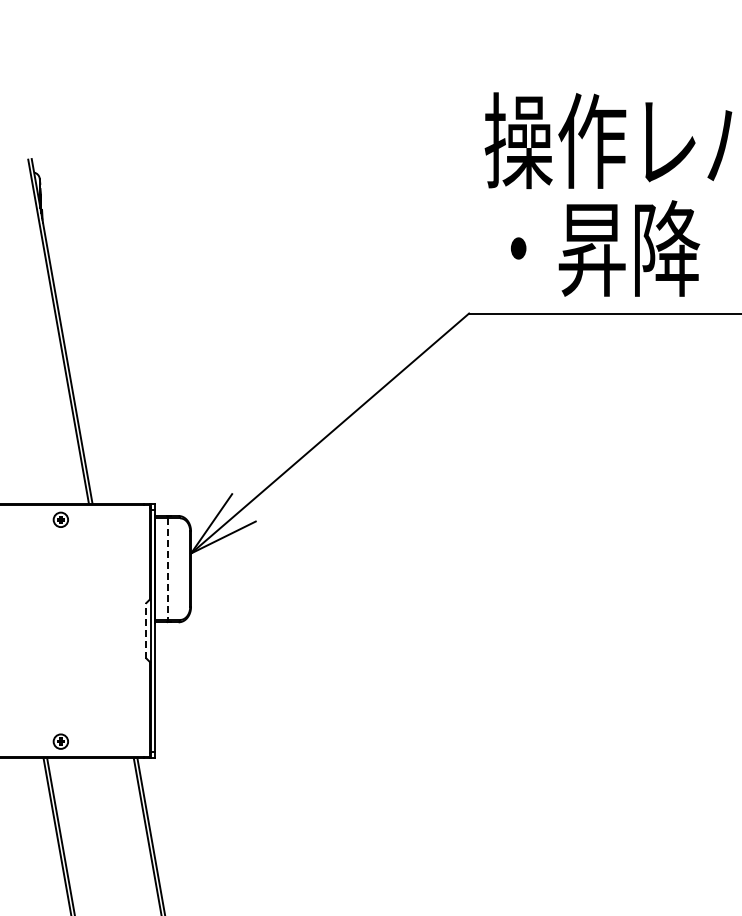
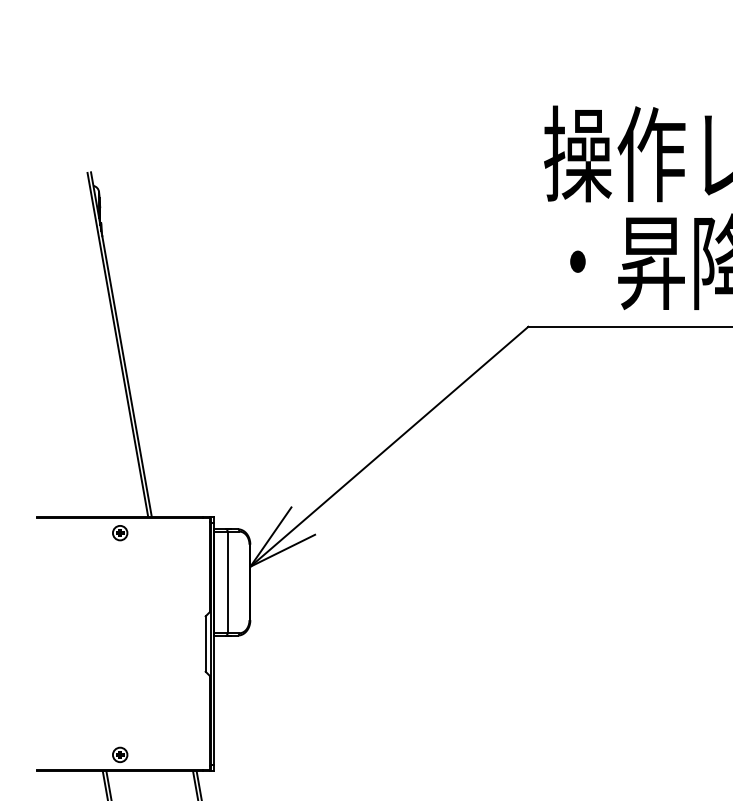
line: (168, 569) -> (227, 582), dashed -> solid
line: (146, 630) -> (205, 643), dashed -> solid

